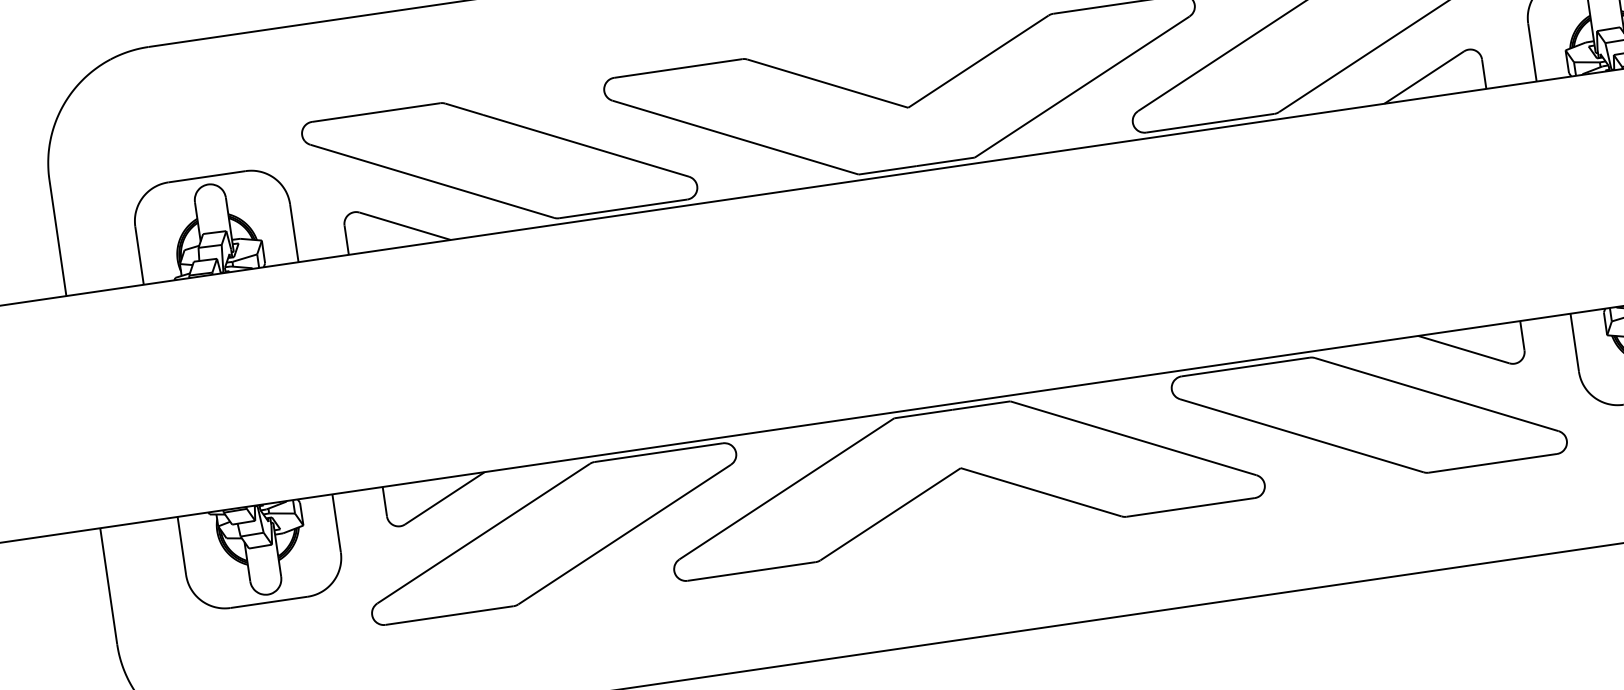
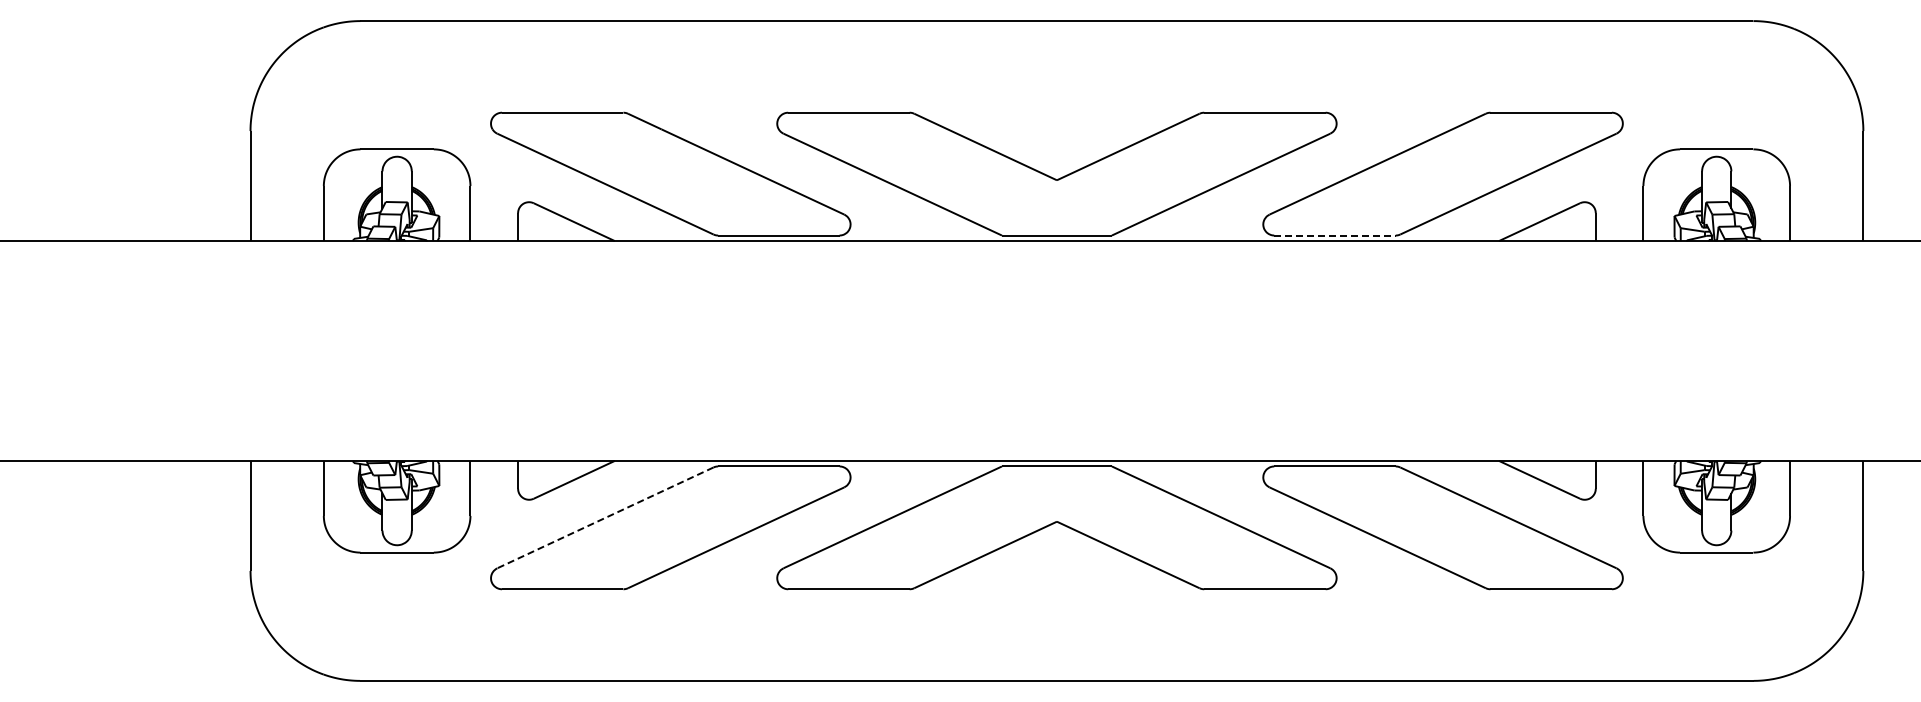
line: (1209, 123) -> (1334, 235), solid -> dashed
line: (482, 534) -> (604, 518), solid -> dashed

